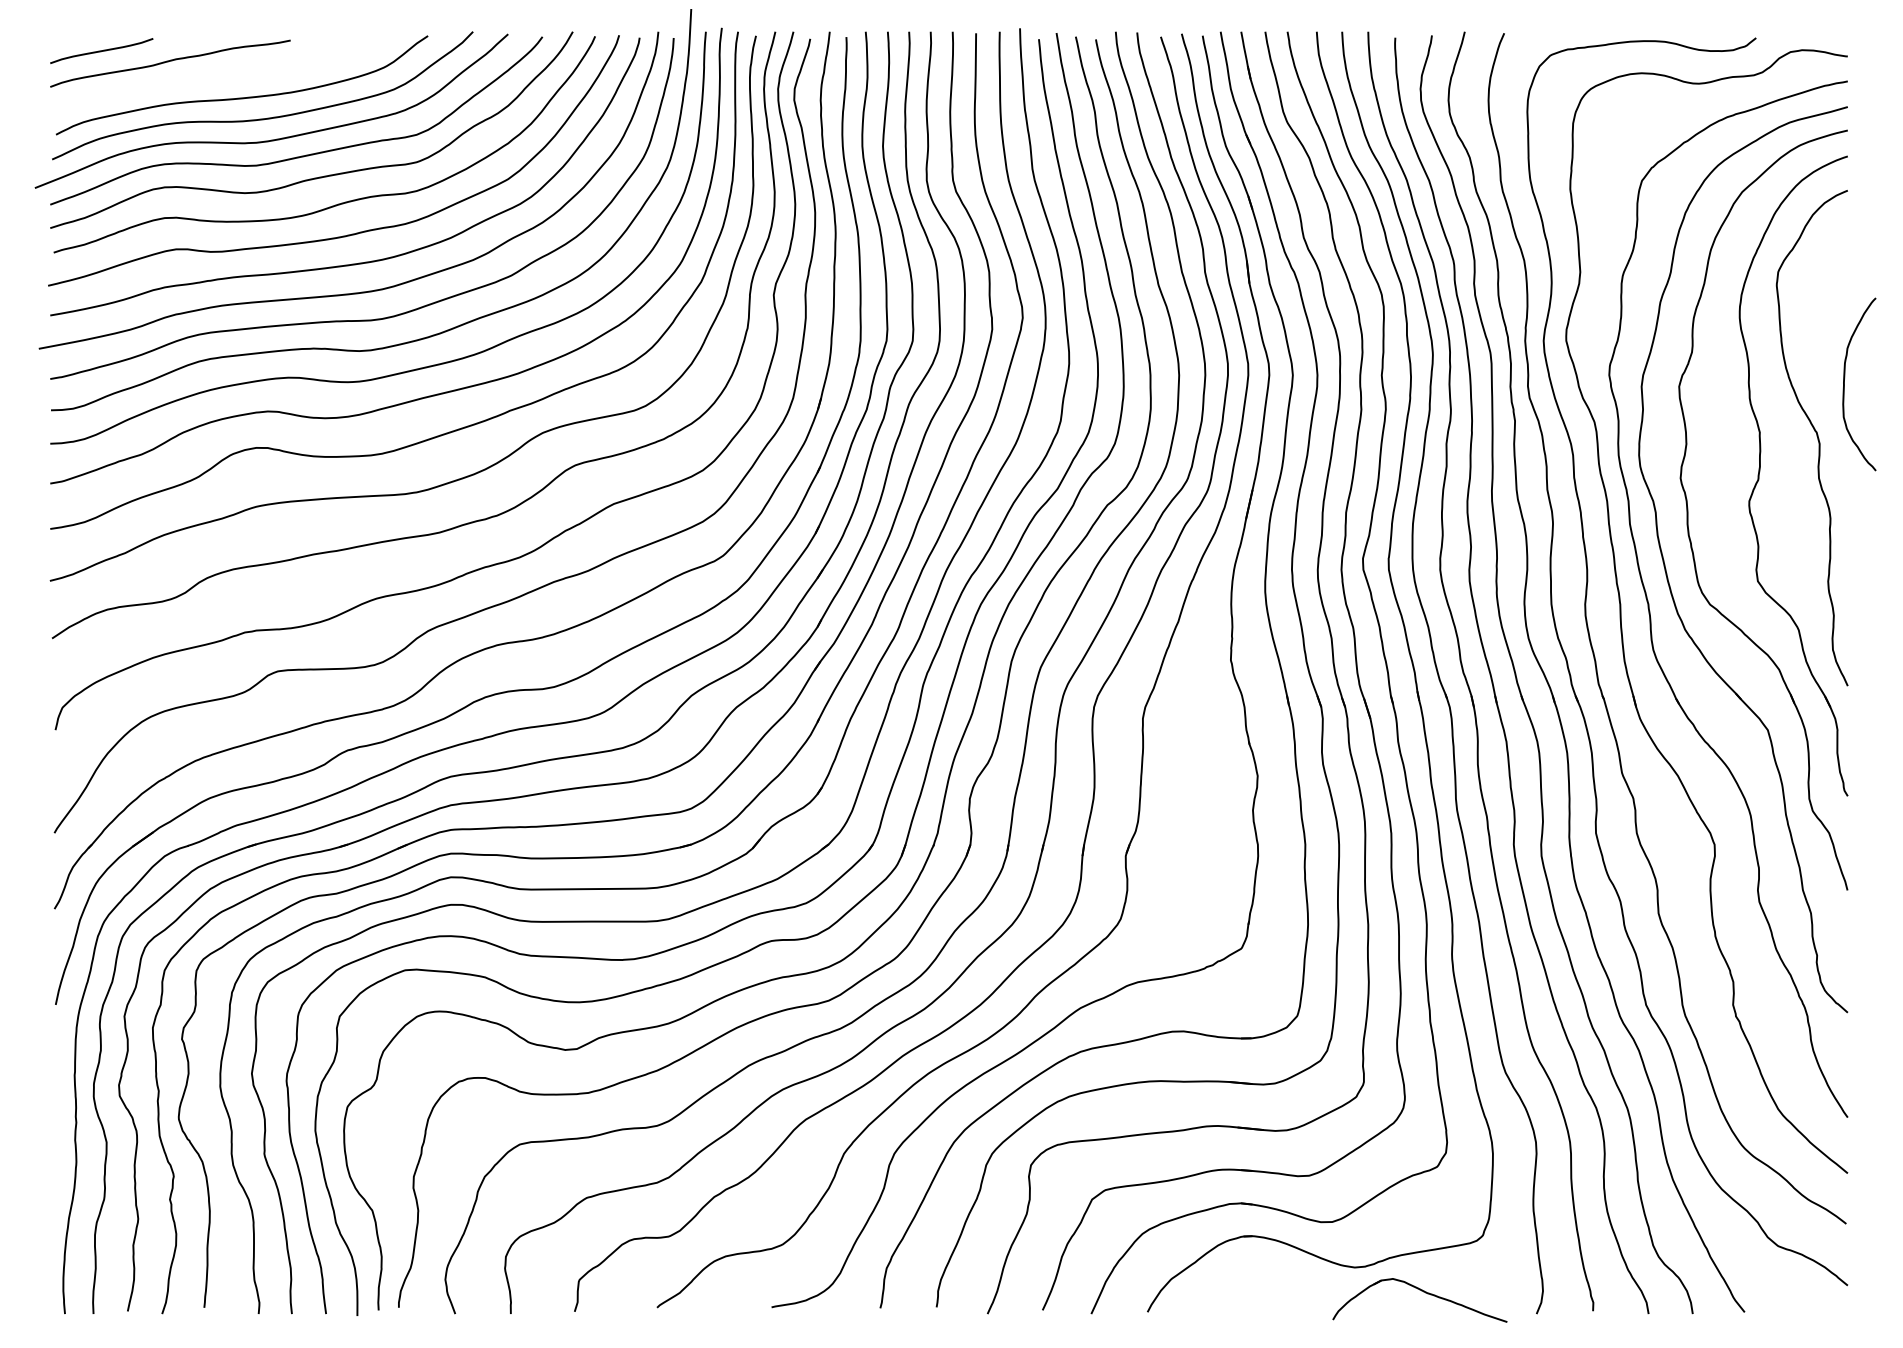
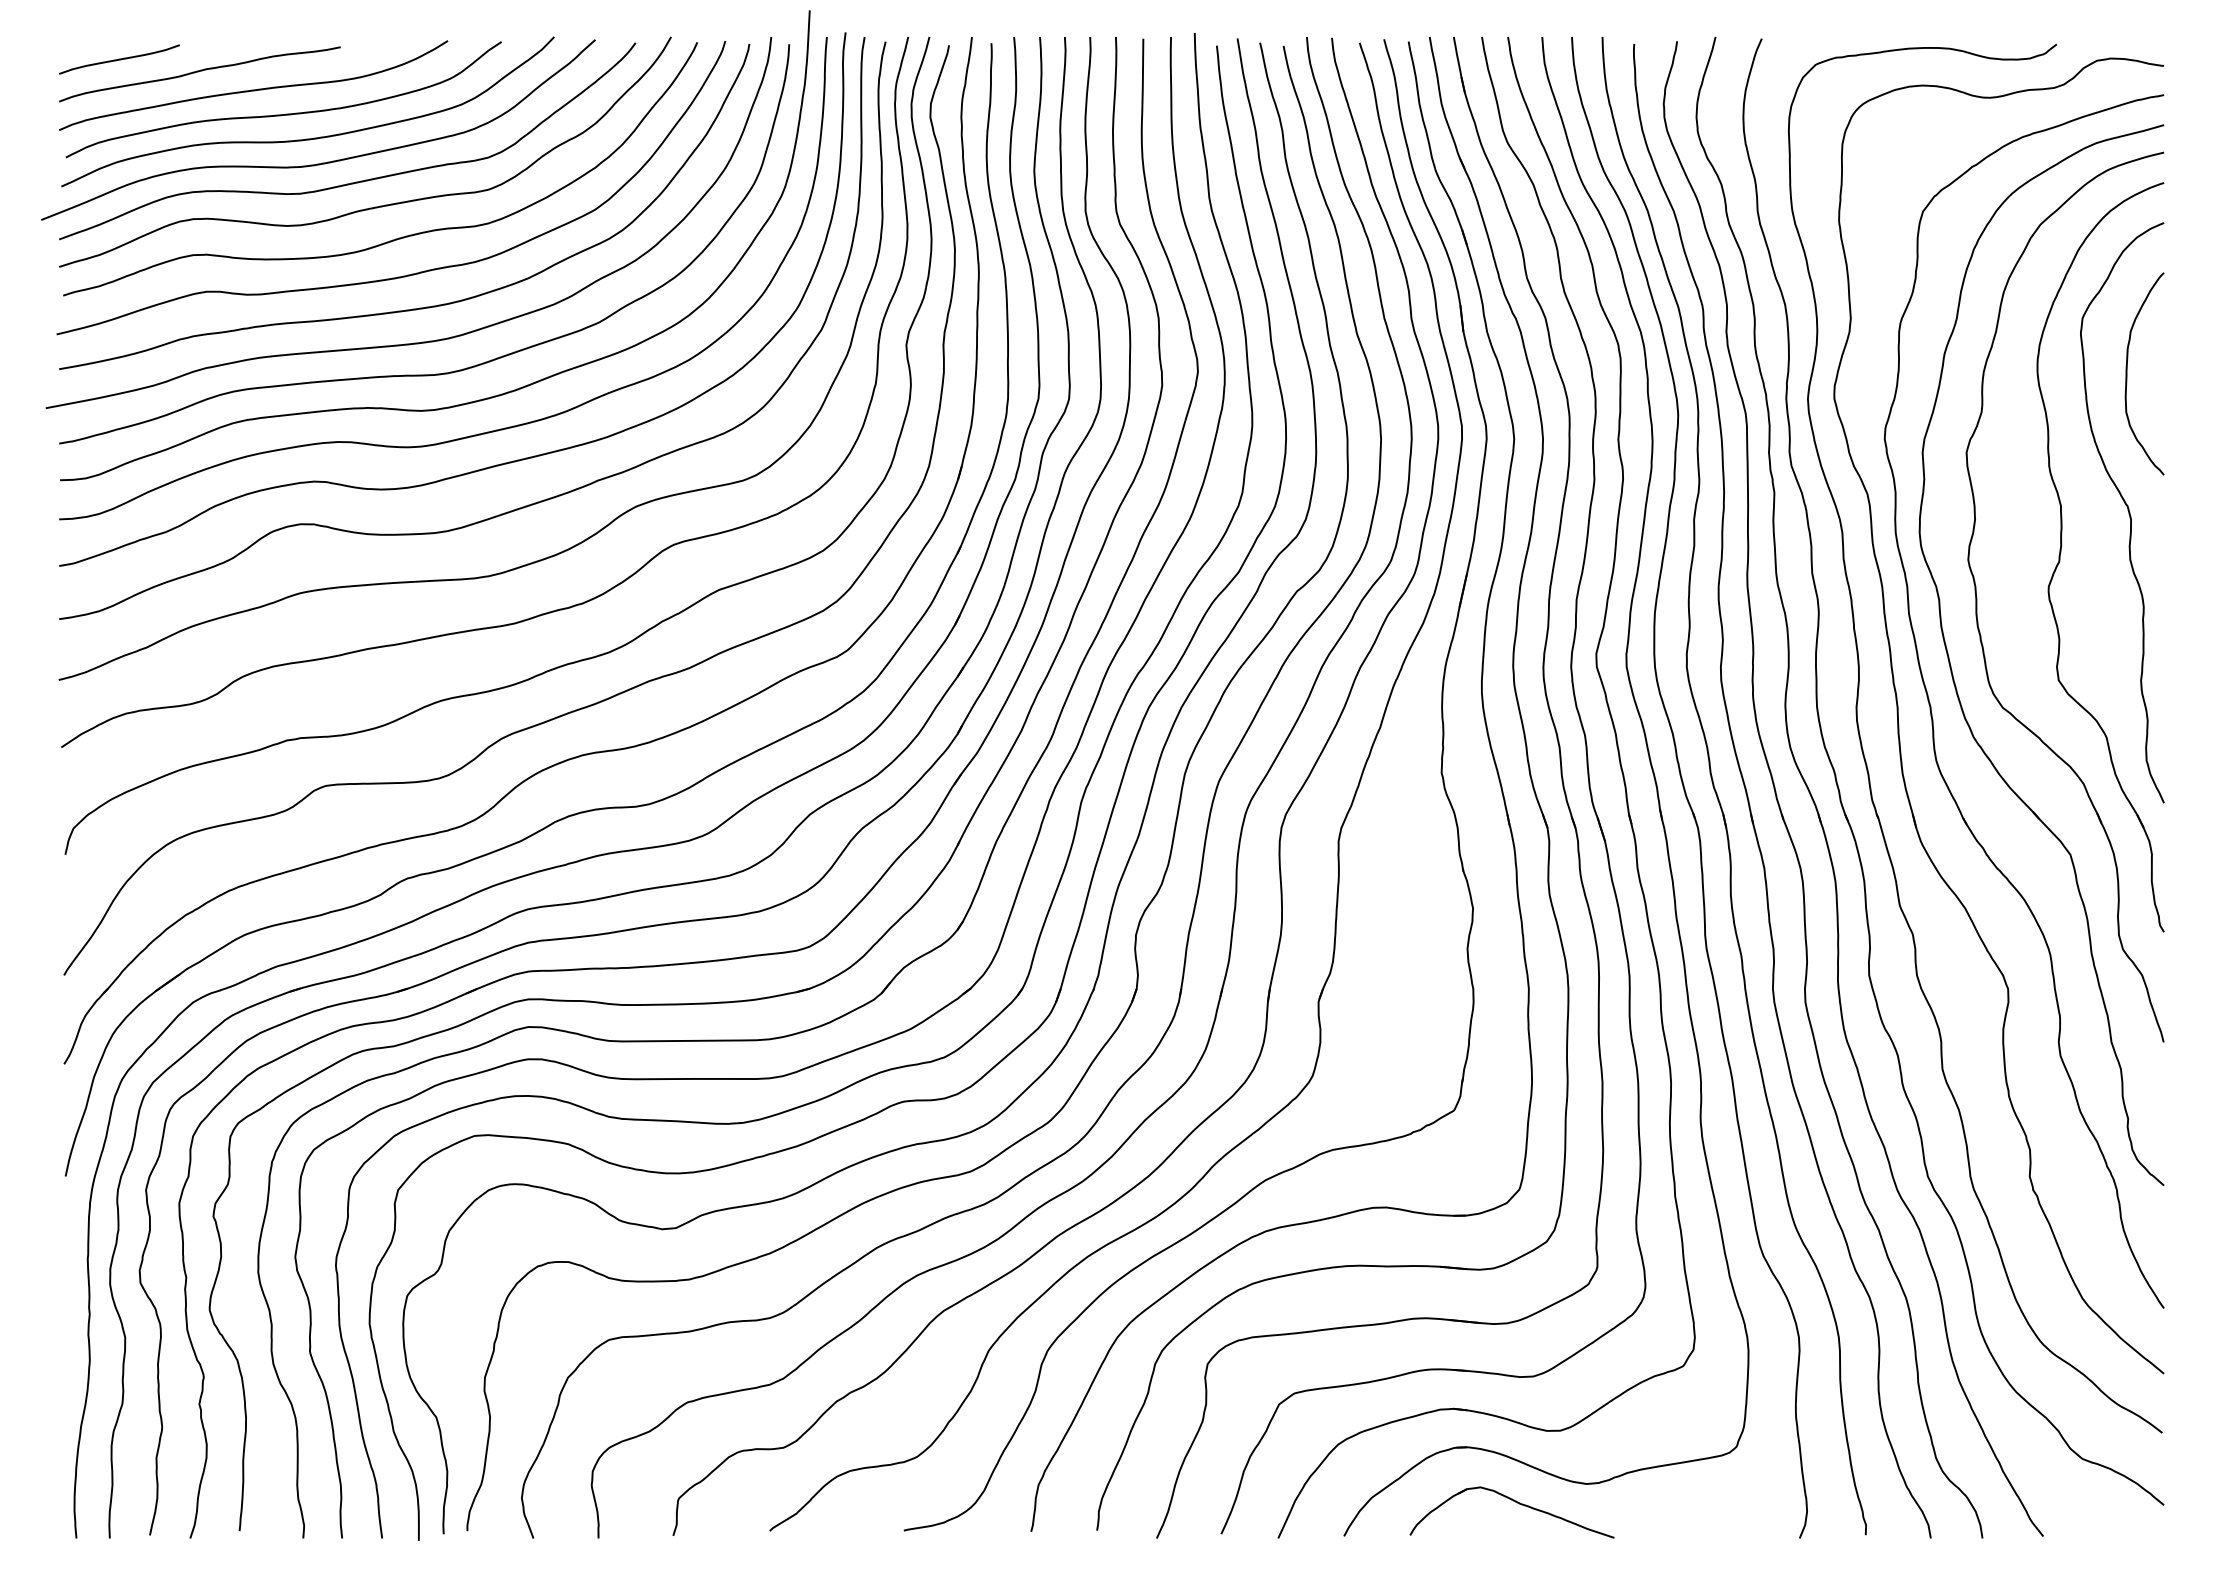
curve: (216, 76) -> (253, 89), added
curve: (1844, 384) -> (2127, 373), moved
part: (1422, 1291) -> (1515, 1502), moved

